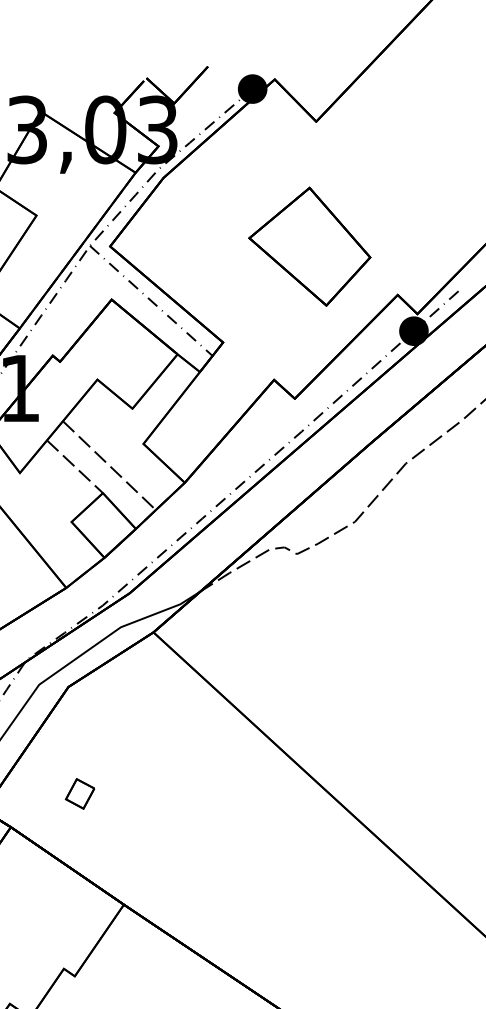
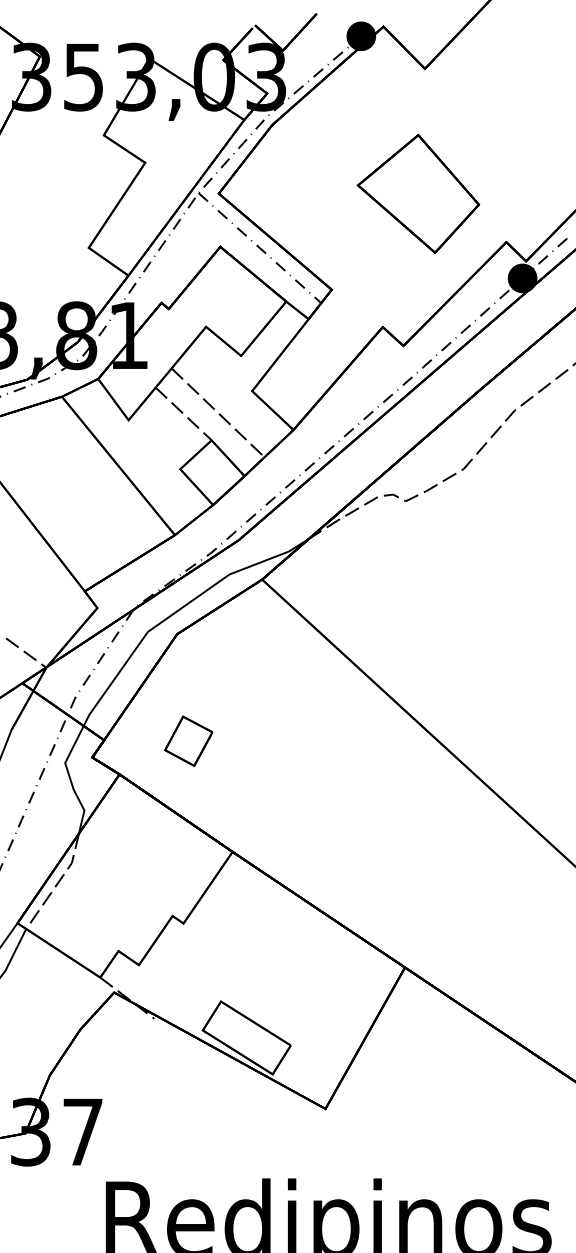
part: (79, 793) -> (188, 740), size x1.67

